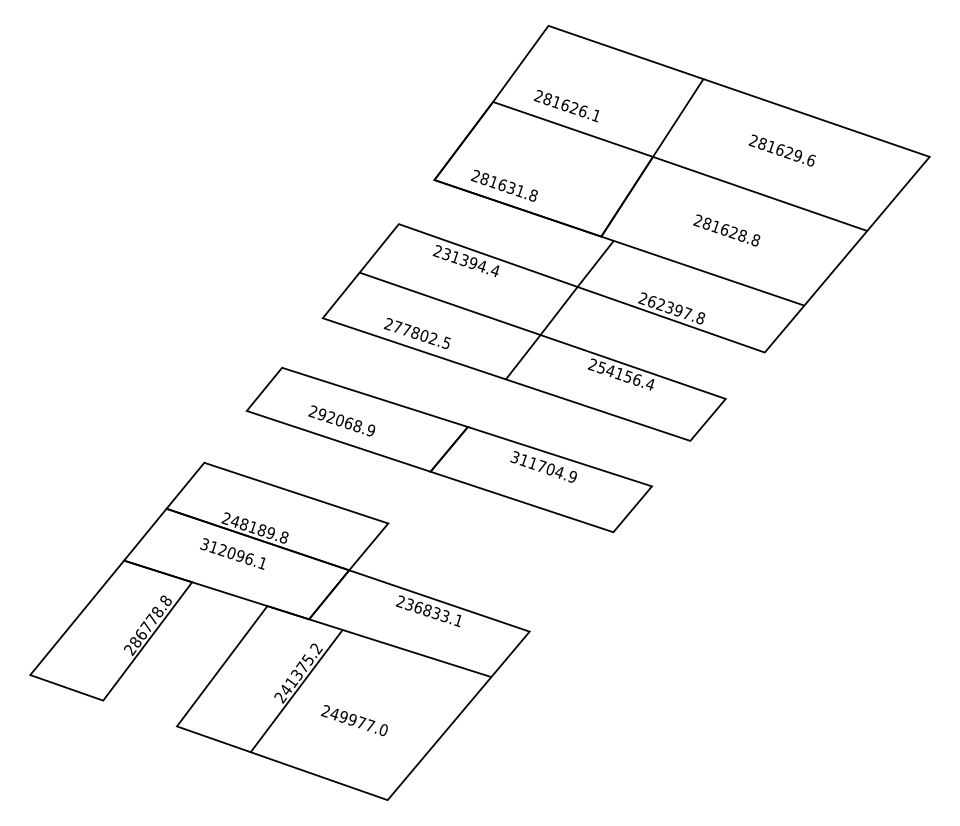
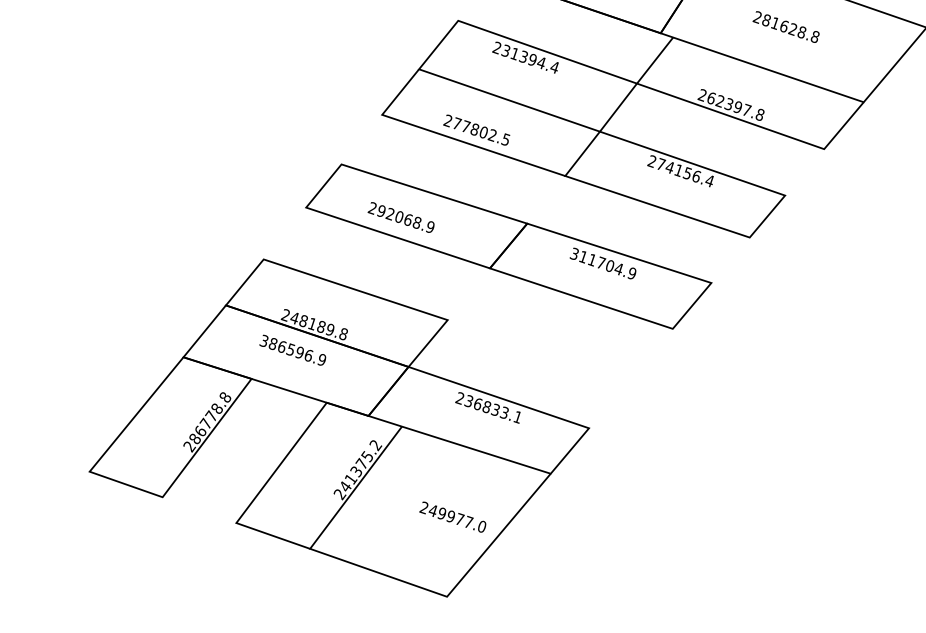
text: (601, 367) -> (660, 164), 254156.4 -> 274156.4
text: (237, 555) -> (296, 352), 312096.1 -> 386596.9
text: (353, 720) -> (451, 517), moved

